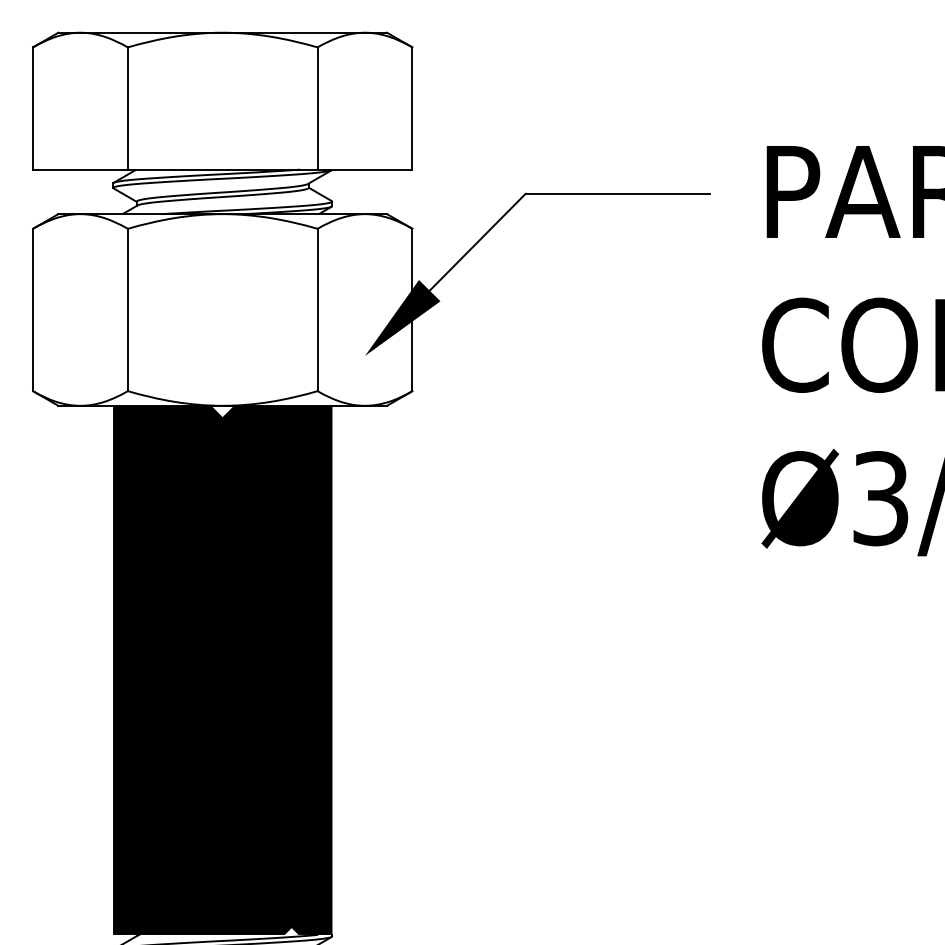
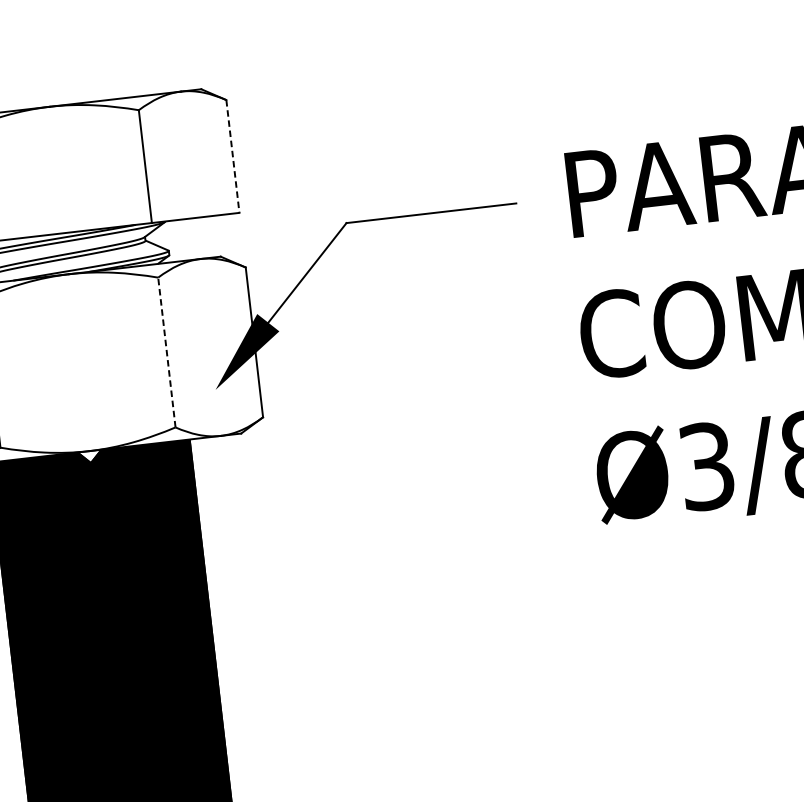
line: (412, 109) -> (233, 157), solid -> dashed
line: (317, 309) -> (166, 352), solid -> dashed

